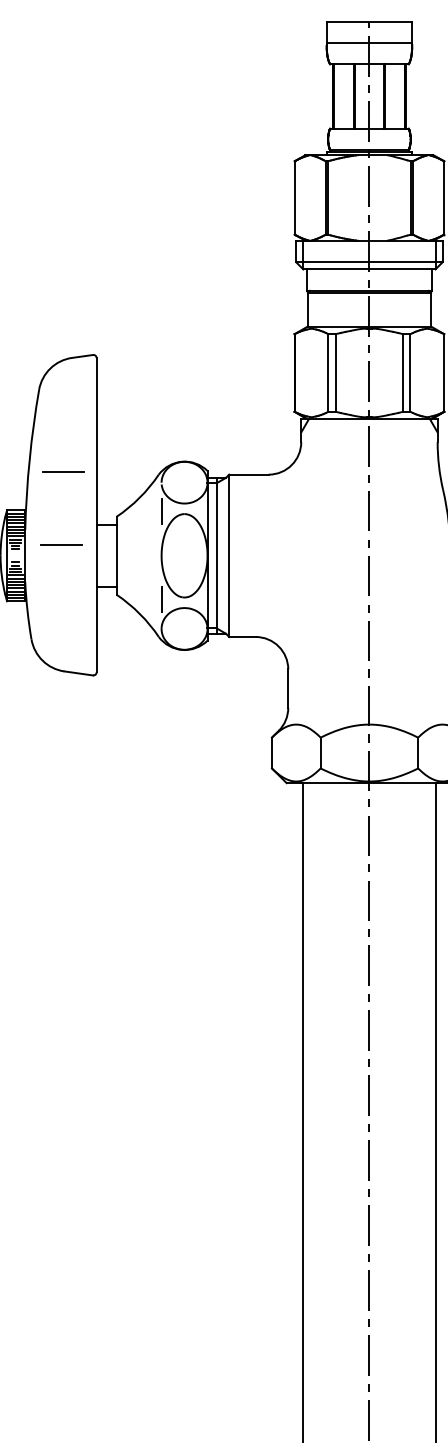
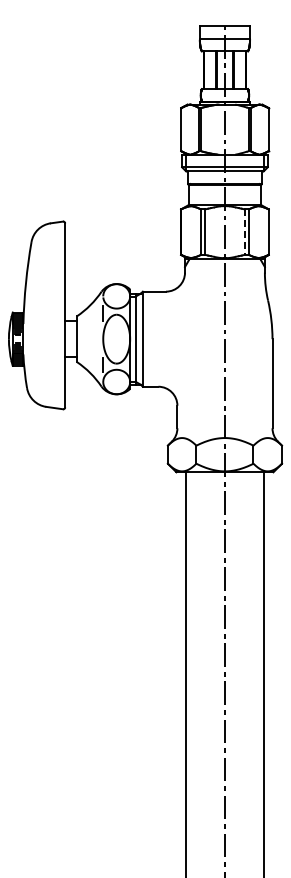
line: (402, 373) -> (244, 232), solid -> dashed
line: (62, 472) -> (45, 290), removed
line: (61, 544) -> (44, 332), removed

